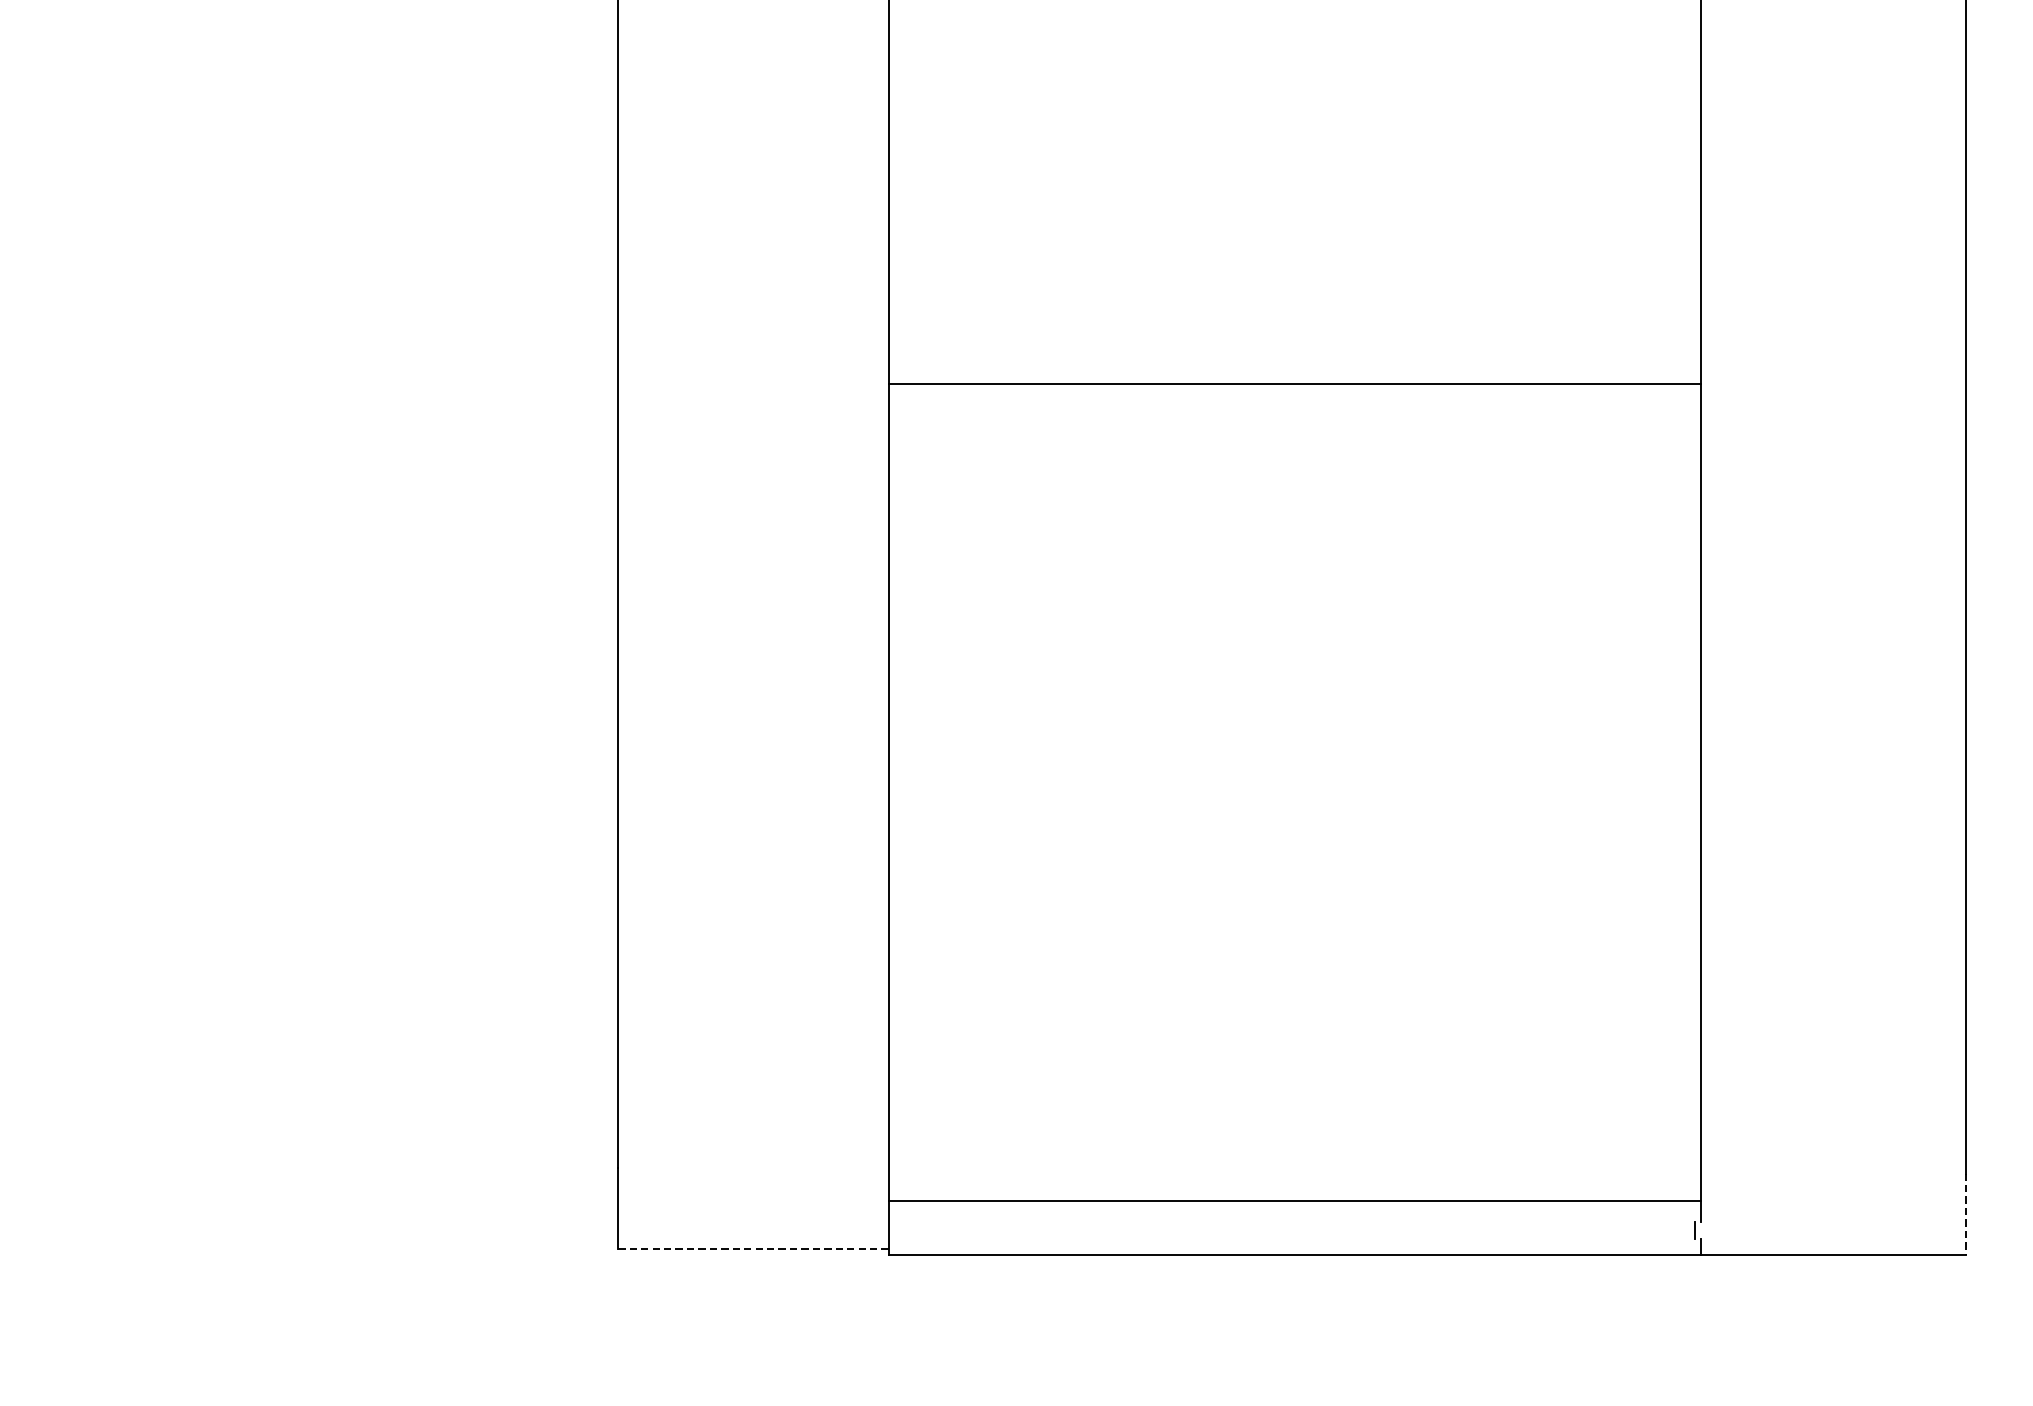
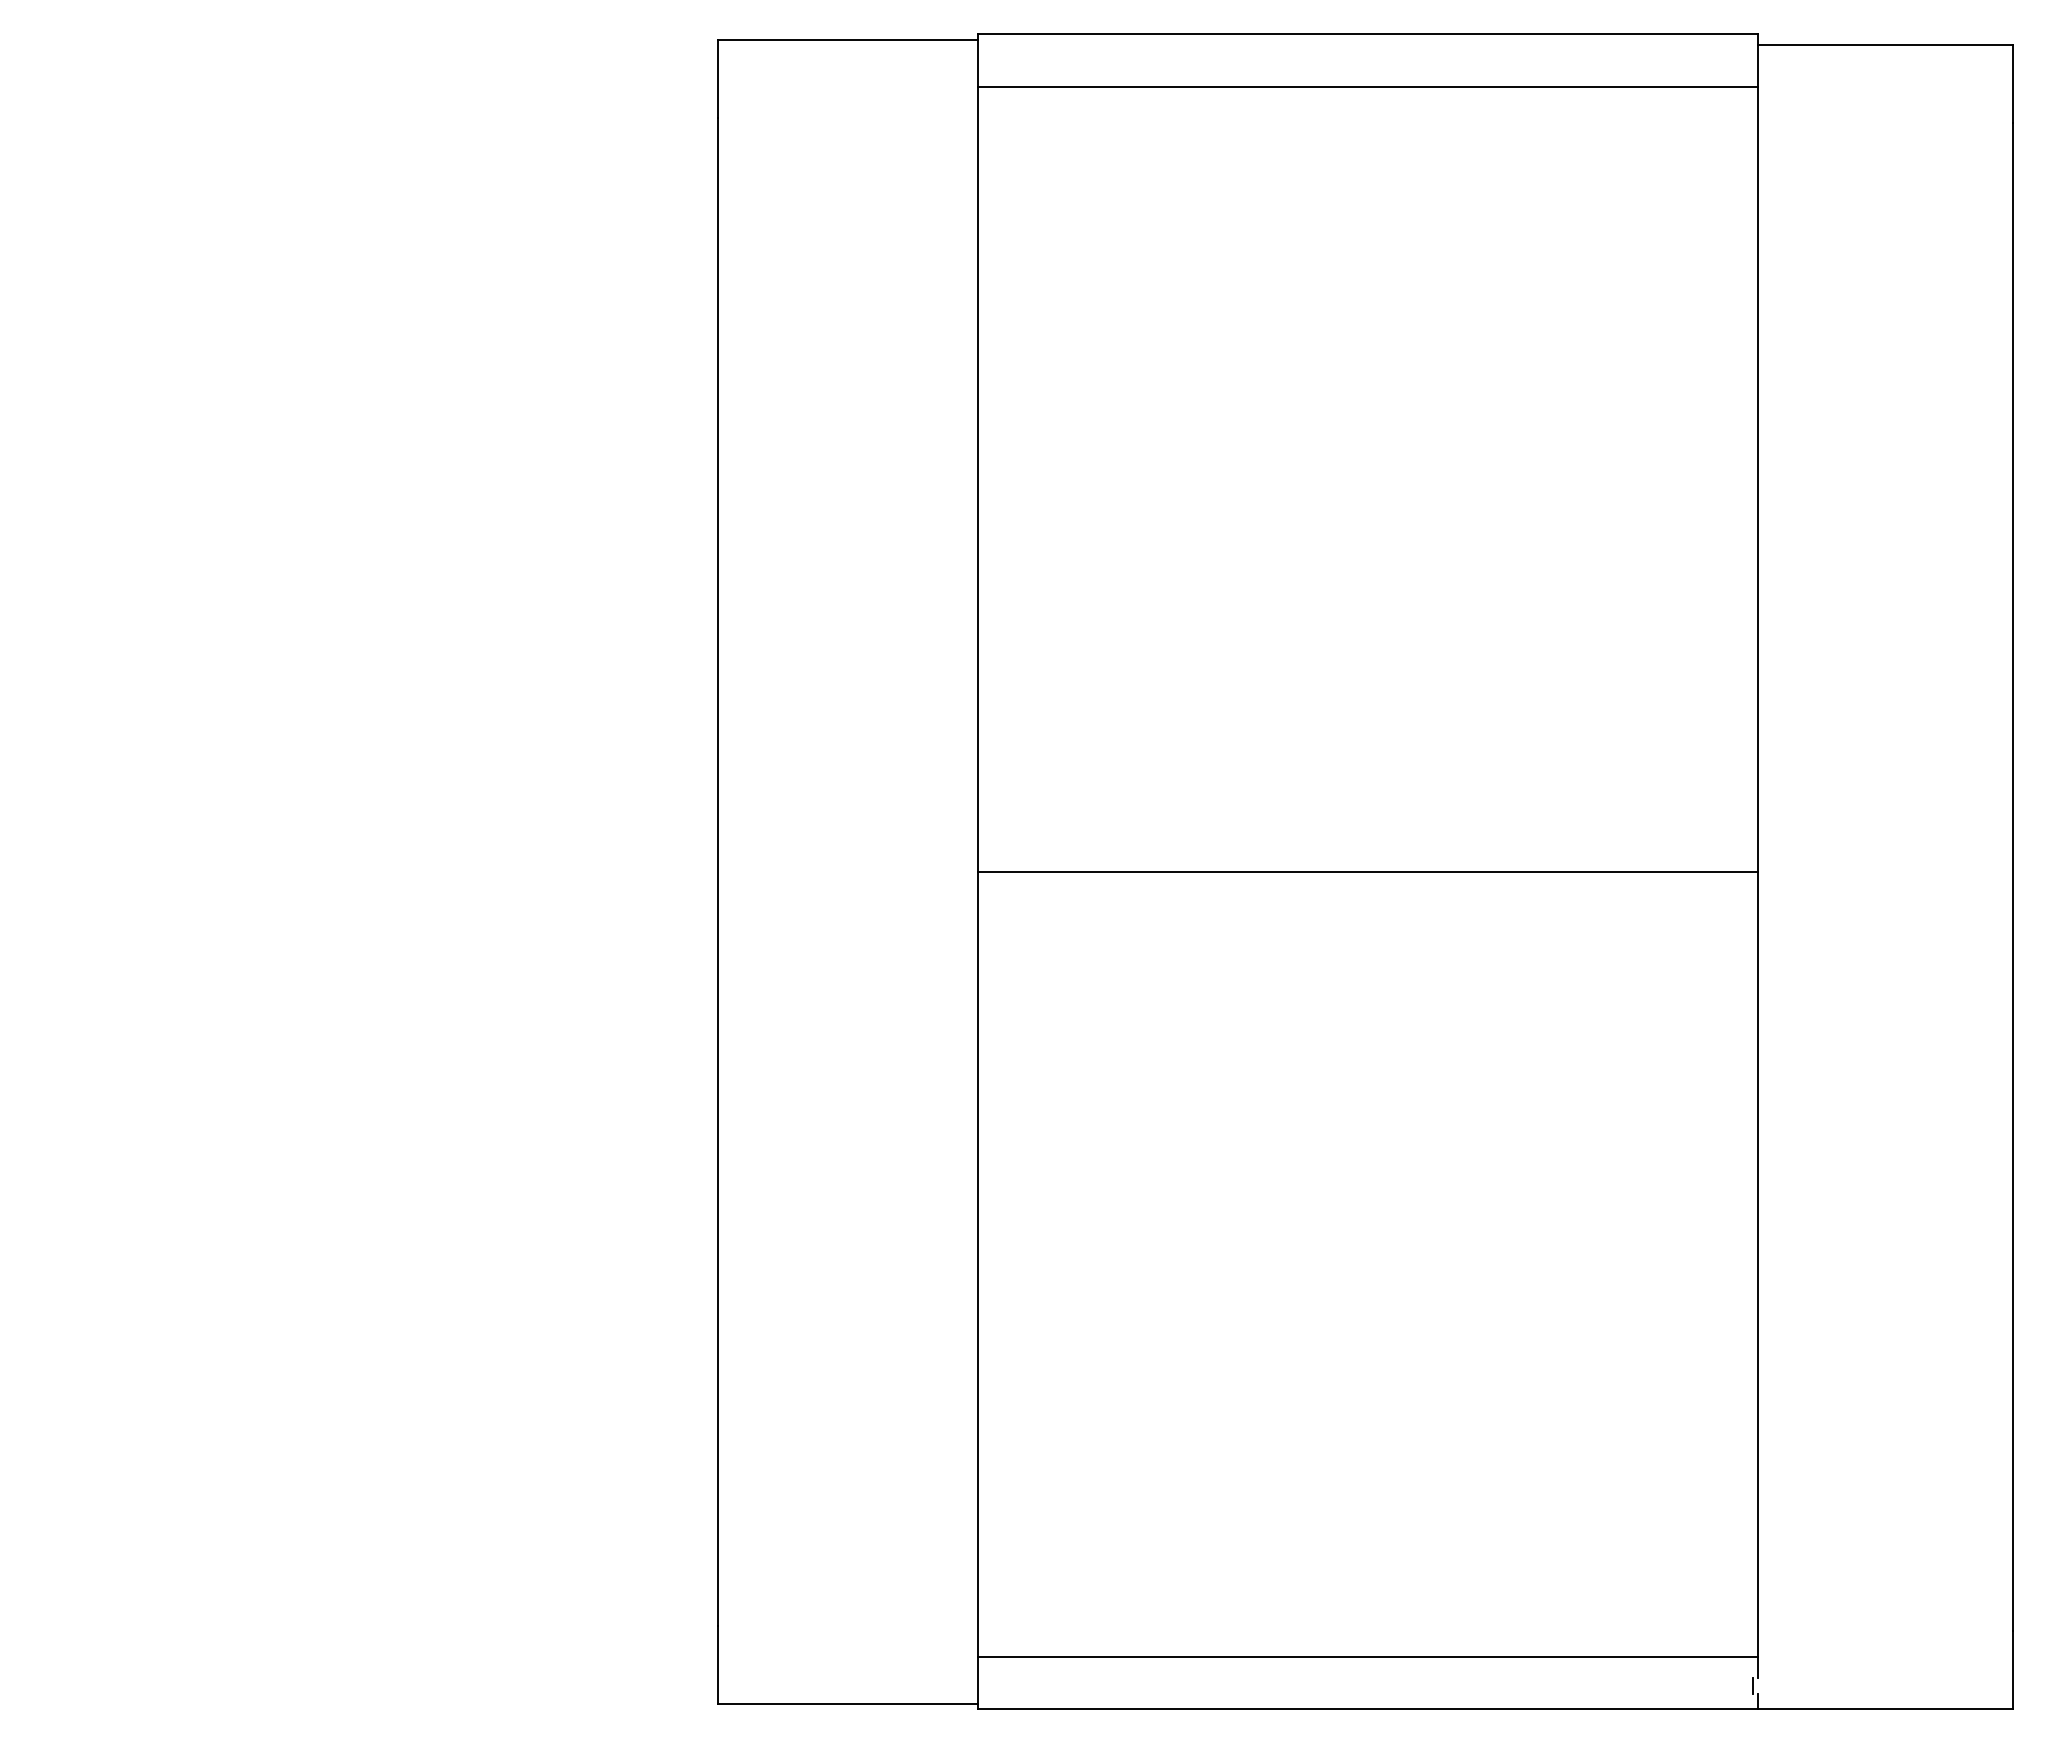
line: (1966, 1214) -> (2013, 1670), dashed -> solid
line: (754, 1249) -> (848, 1704), dashed -> solid

